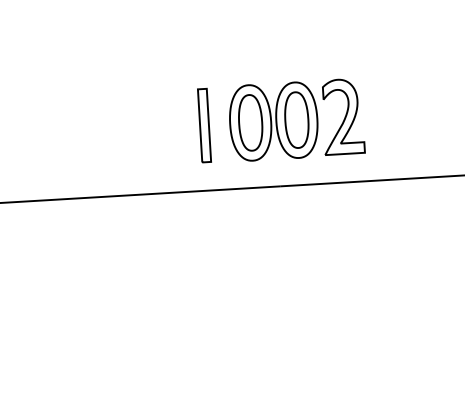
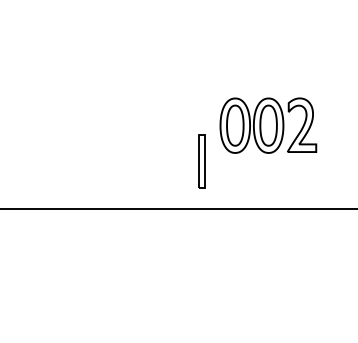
part: (296, 119) -> (268, 125), moved

